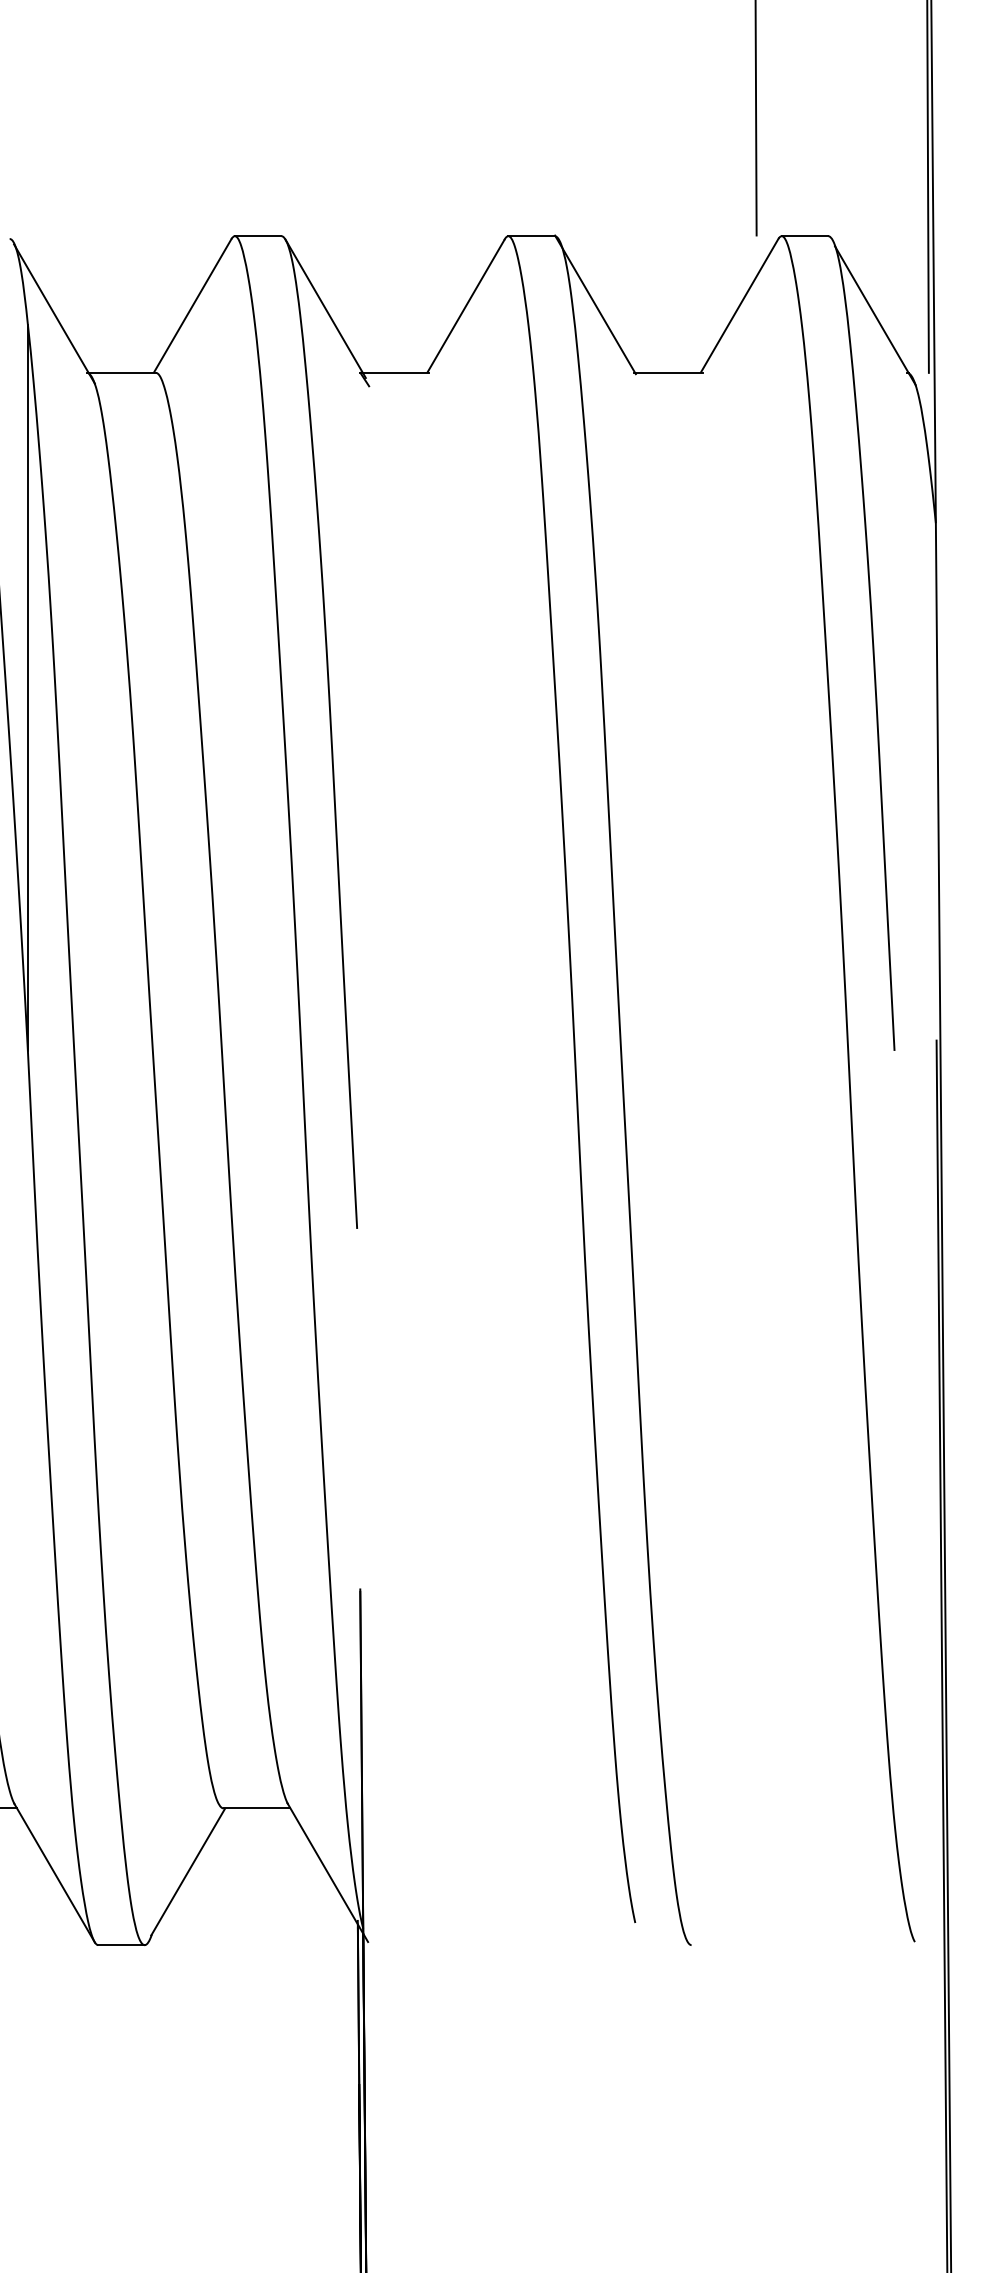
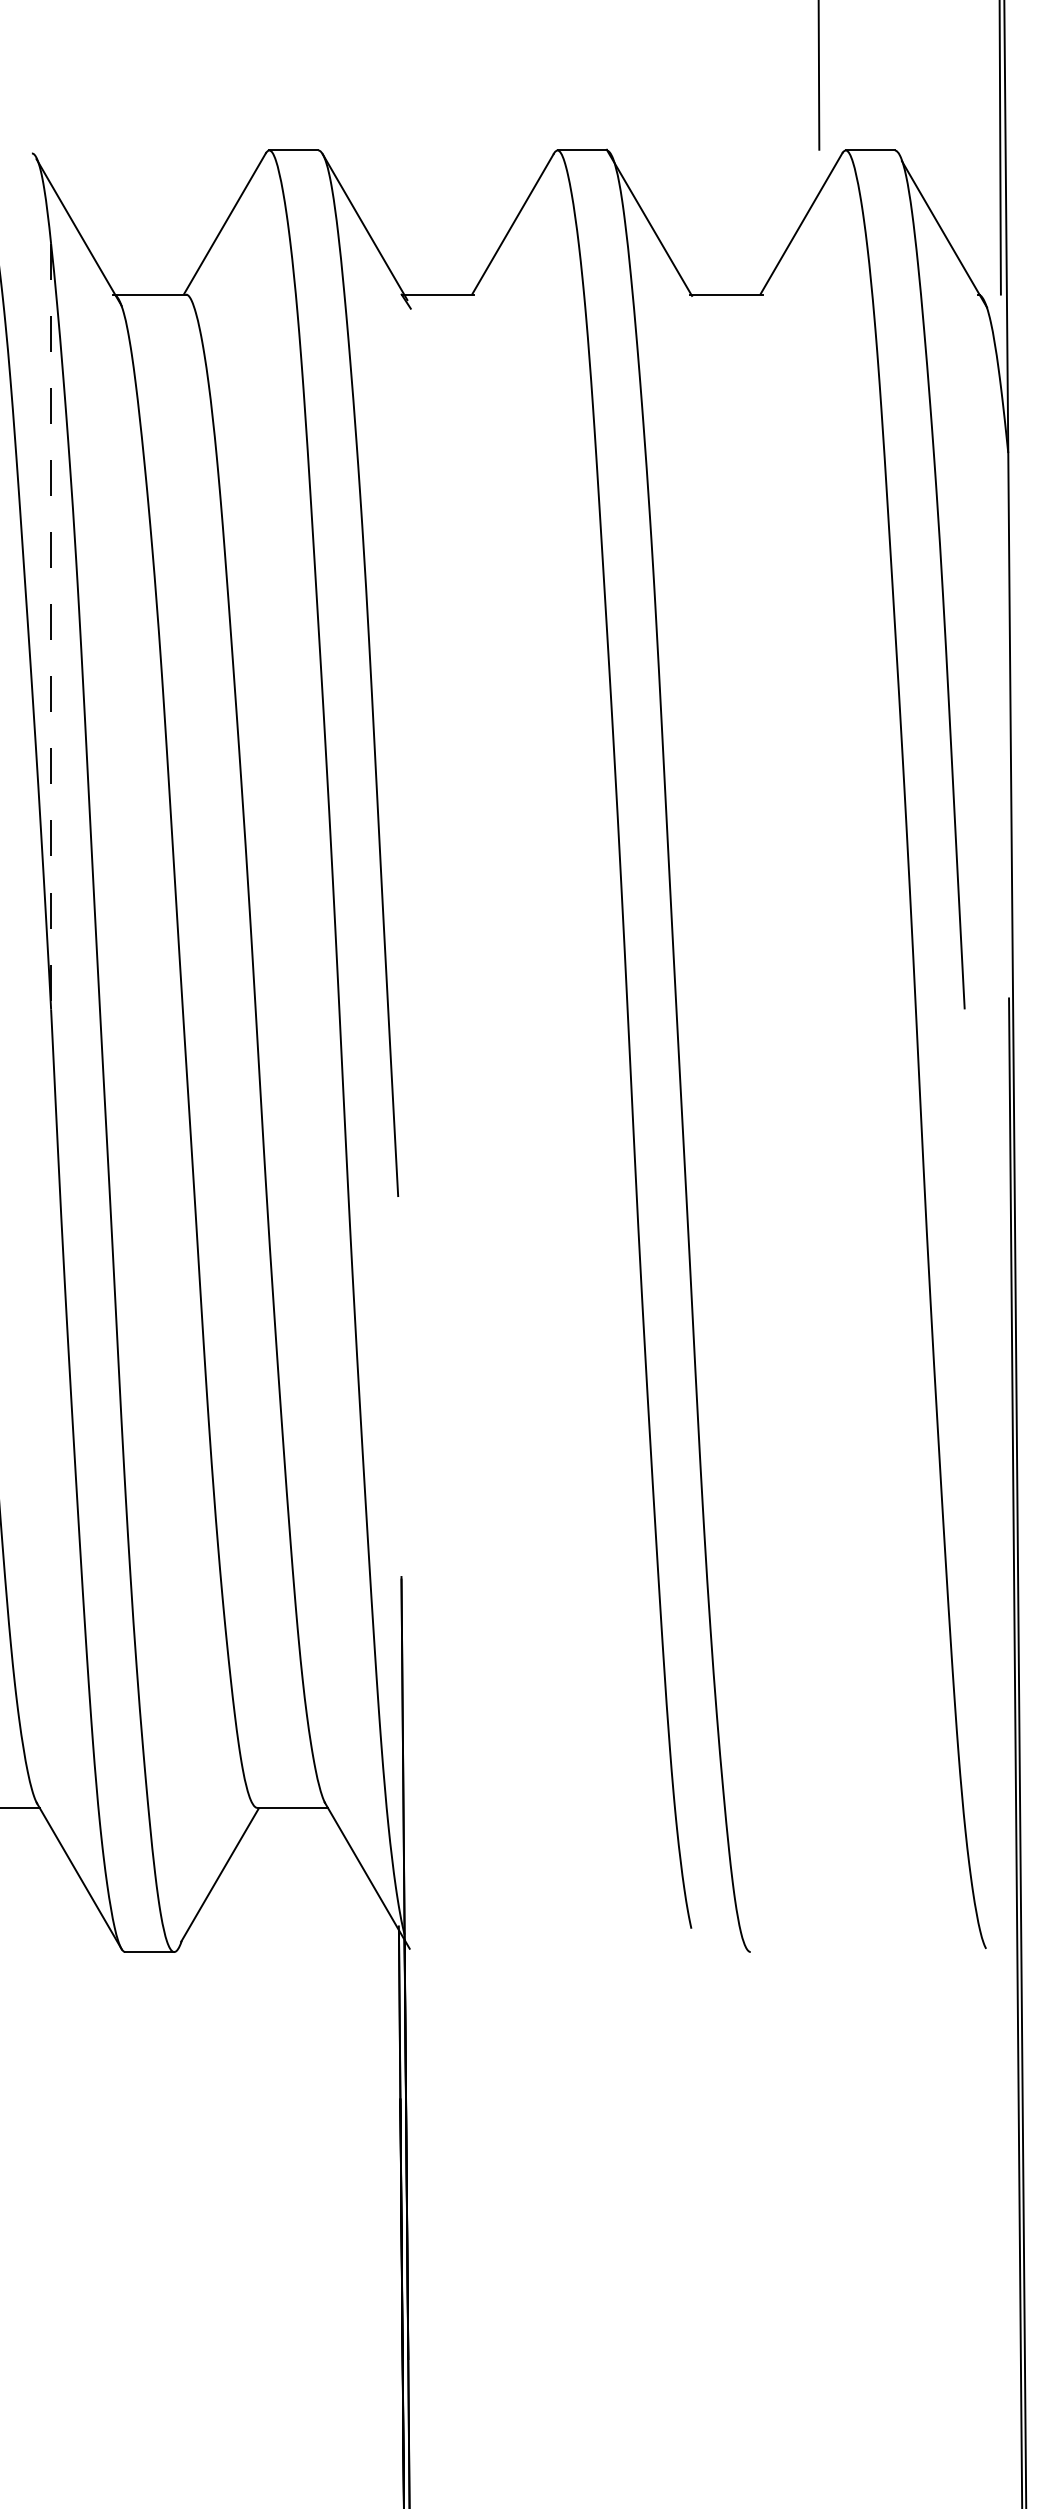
line: (28, 687) -> (51, 626), solid -> dashed

